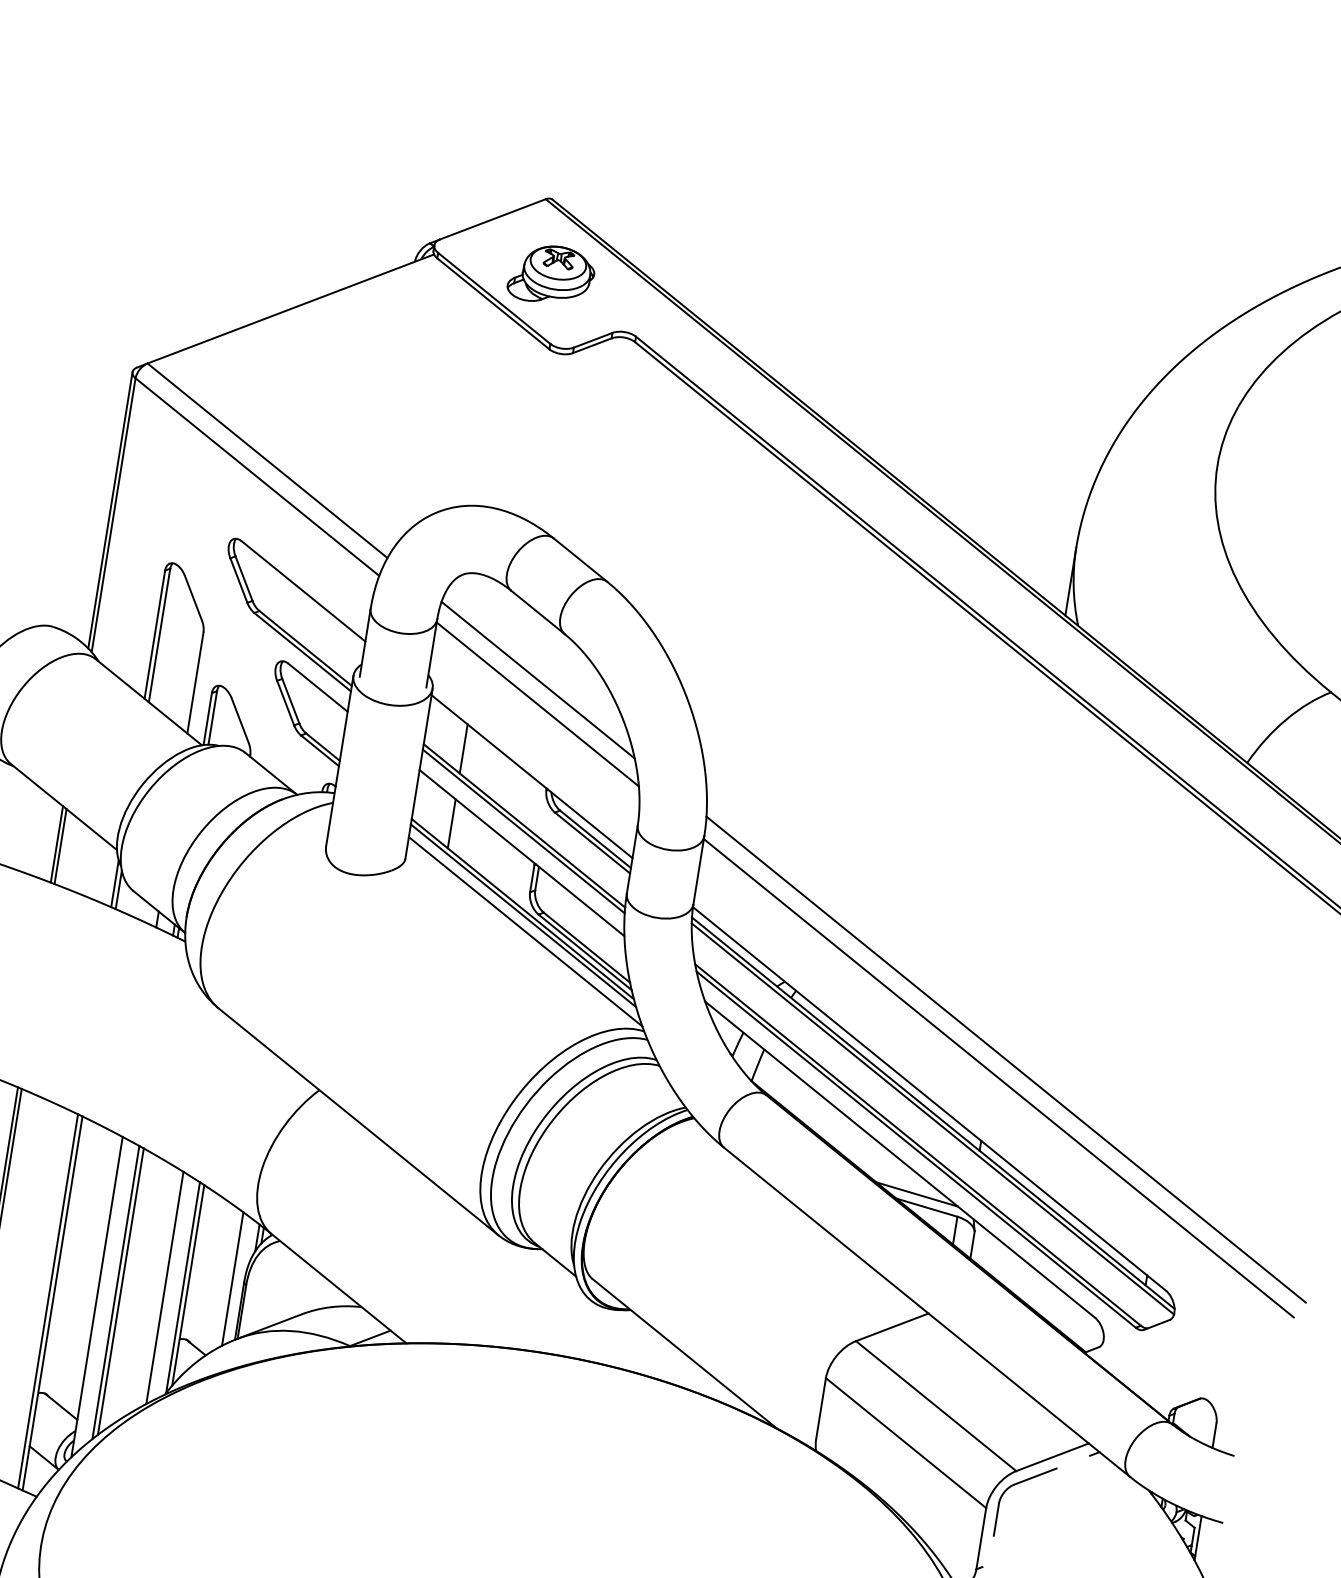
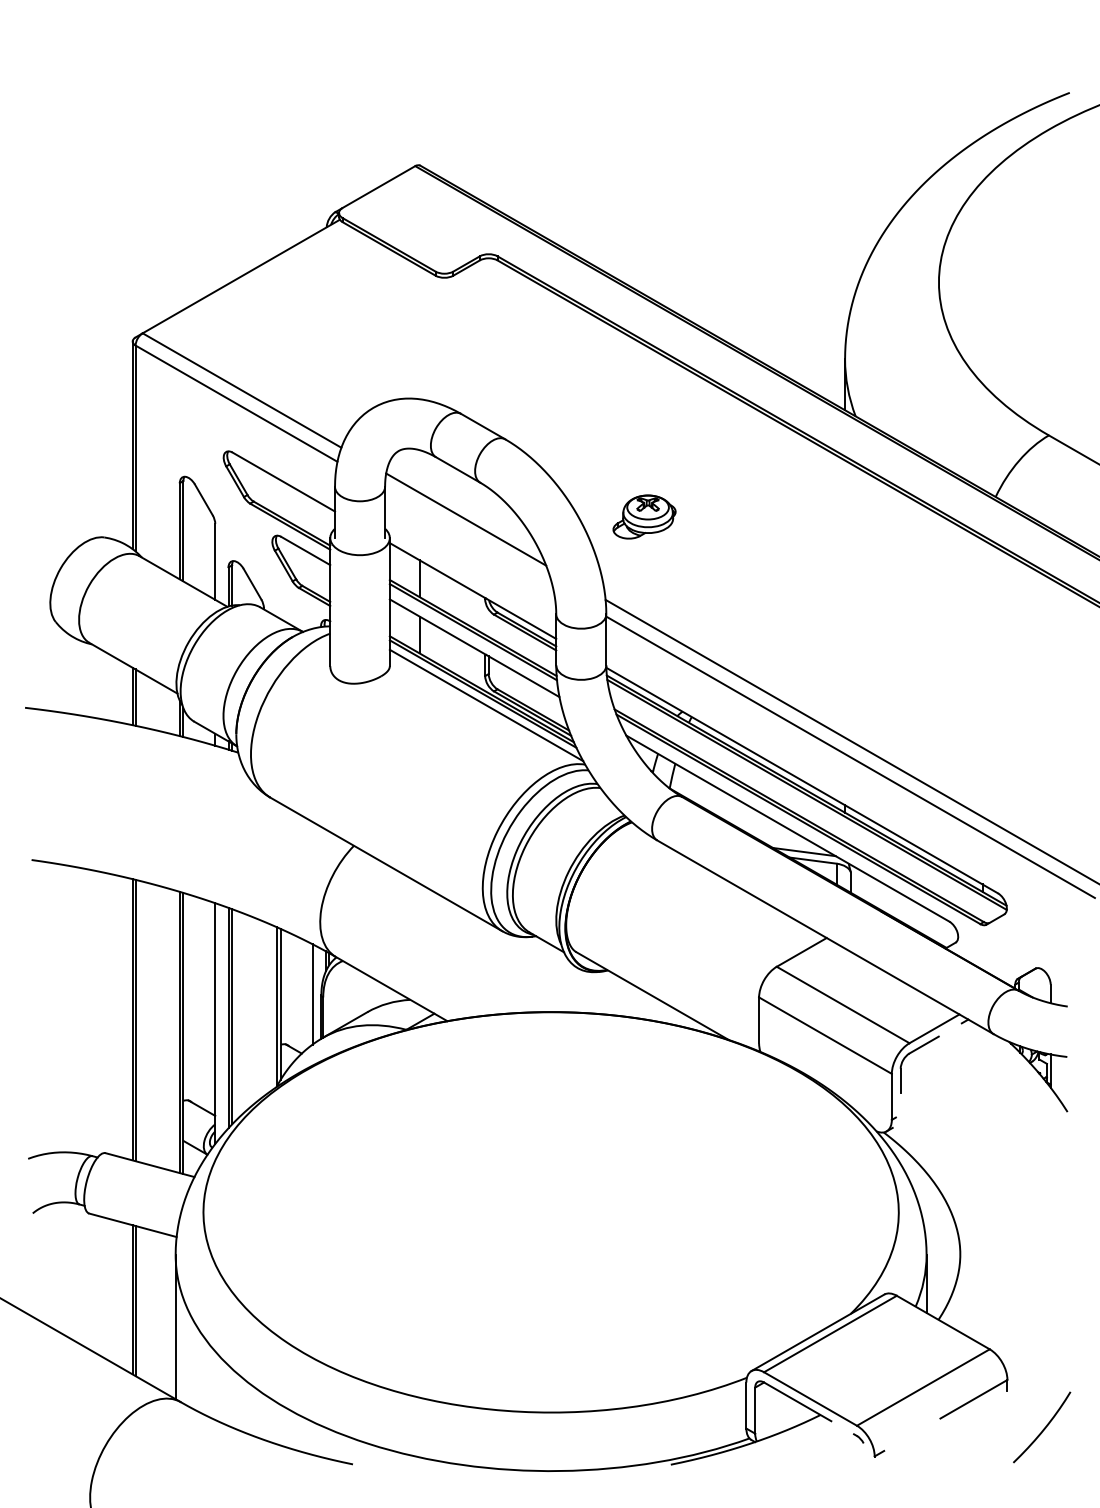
part: (551, 274) -> (644, 516), moved
line: (537, 704) -> (468, 537), removed
line: (164, 1287) -> (263, 1008), removed

